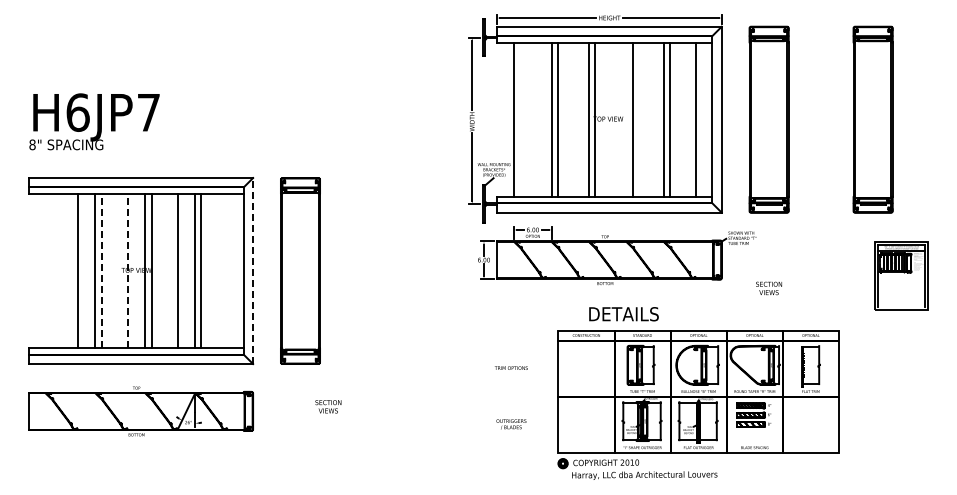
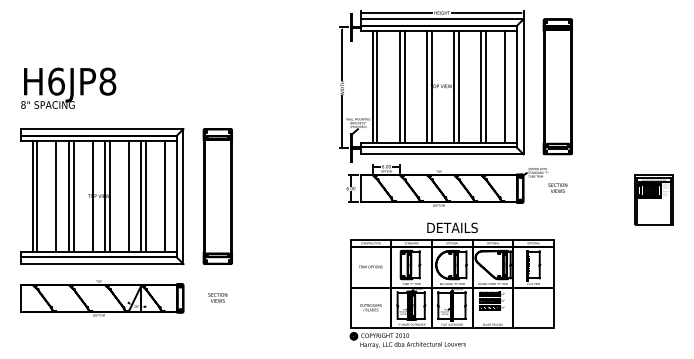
text: (148, 112) -> (107, 81), H6JP7 -> H6JP8
line: (520, 119) -> (377, 86), added
line: (626, 119) -> (454, 86), added
part: (872, 119) -> (632, 86), removed
line: (45, 270) -> (32, 196), added
line: (51, 270) -> (37, 196), added
line: (227, 270) -> (164, 196), added
line: (253, 270) -> (183, 196), dashed -> solid
line: (101, 271) -> (73, 196), dashed -> solid
line: (127, 271) -> (92, 196), dashed -> solid
text: (768, 288) -> (557, 188), moved
part: (698, 404) -> (452, 293), moved
text: (328, 406) -> (217, 297), moved

